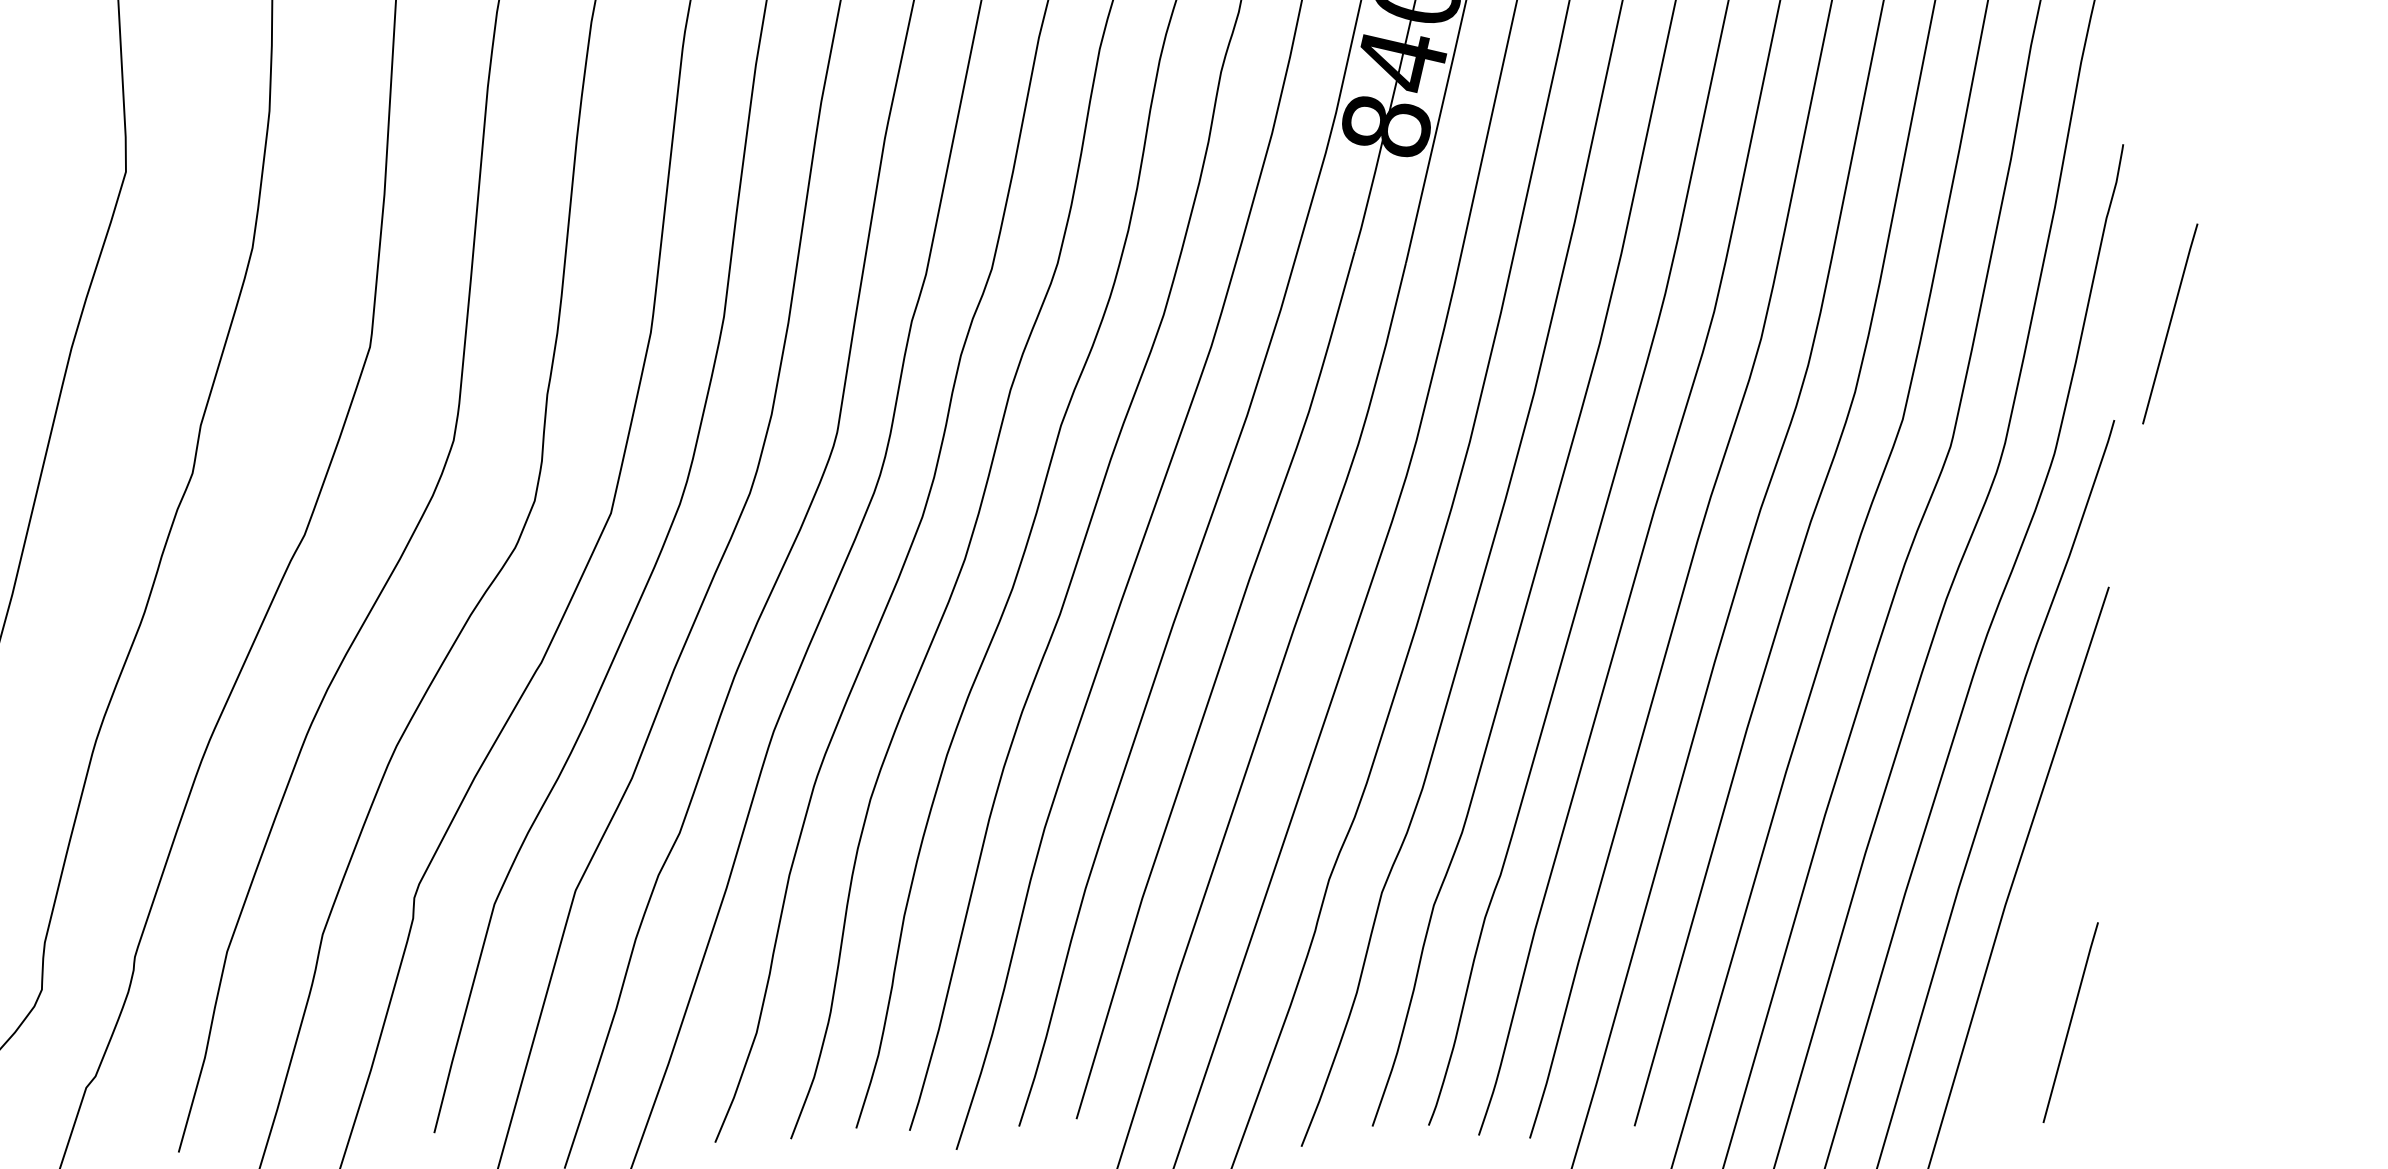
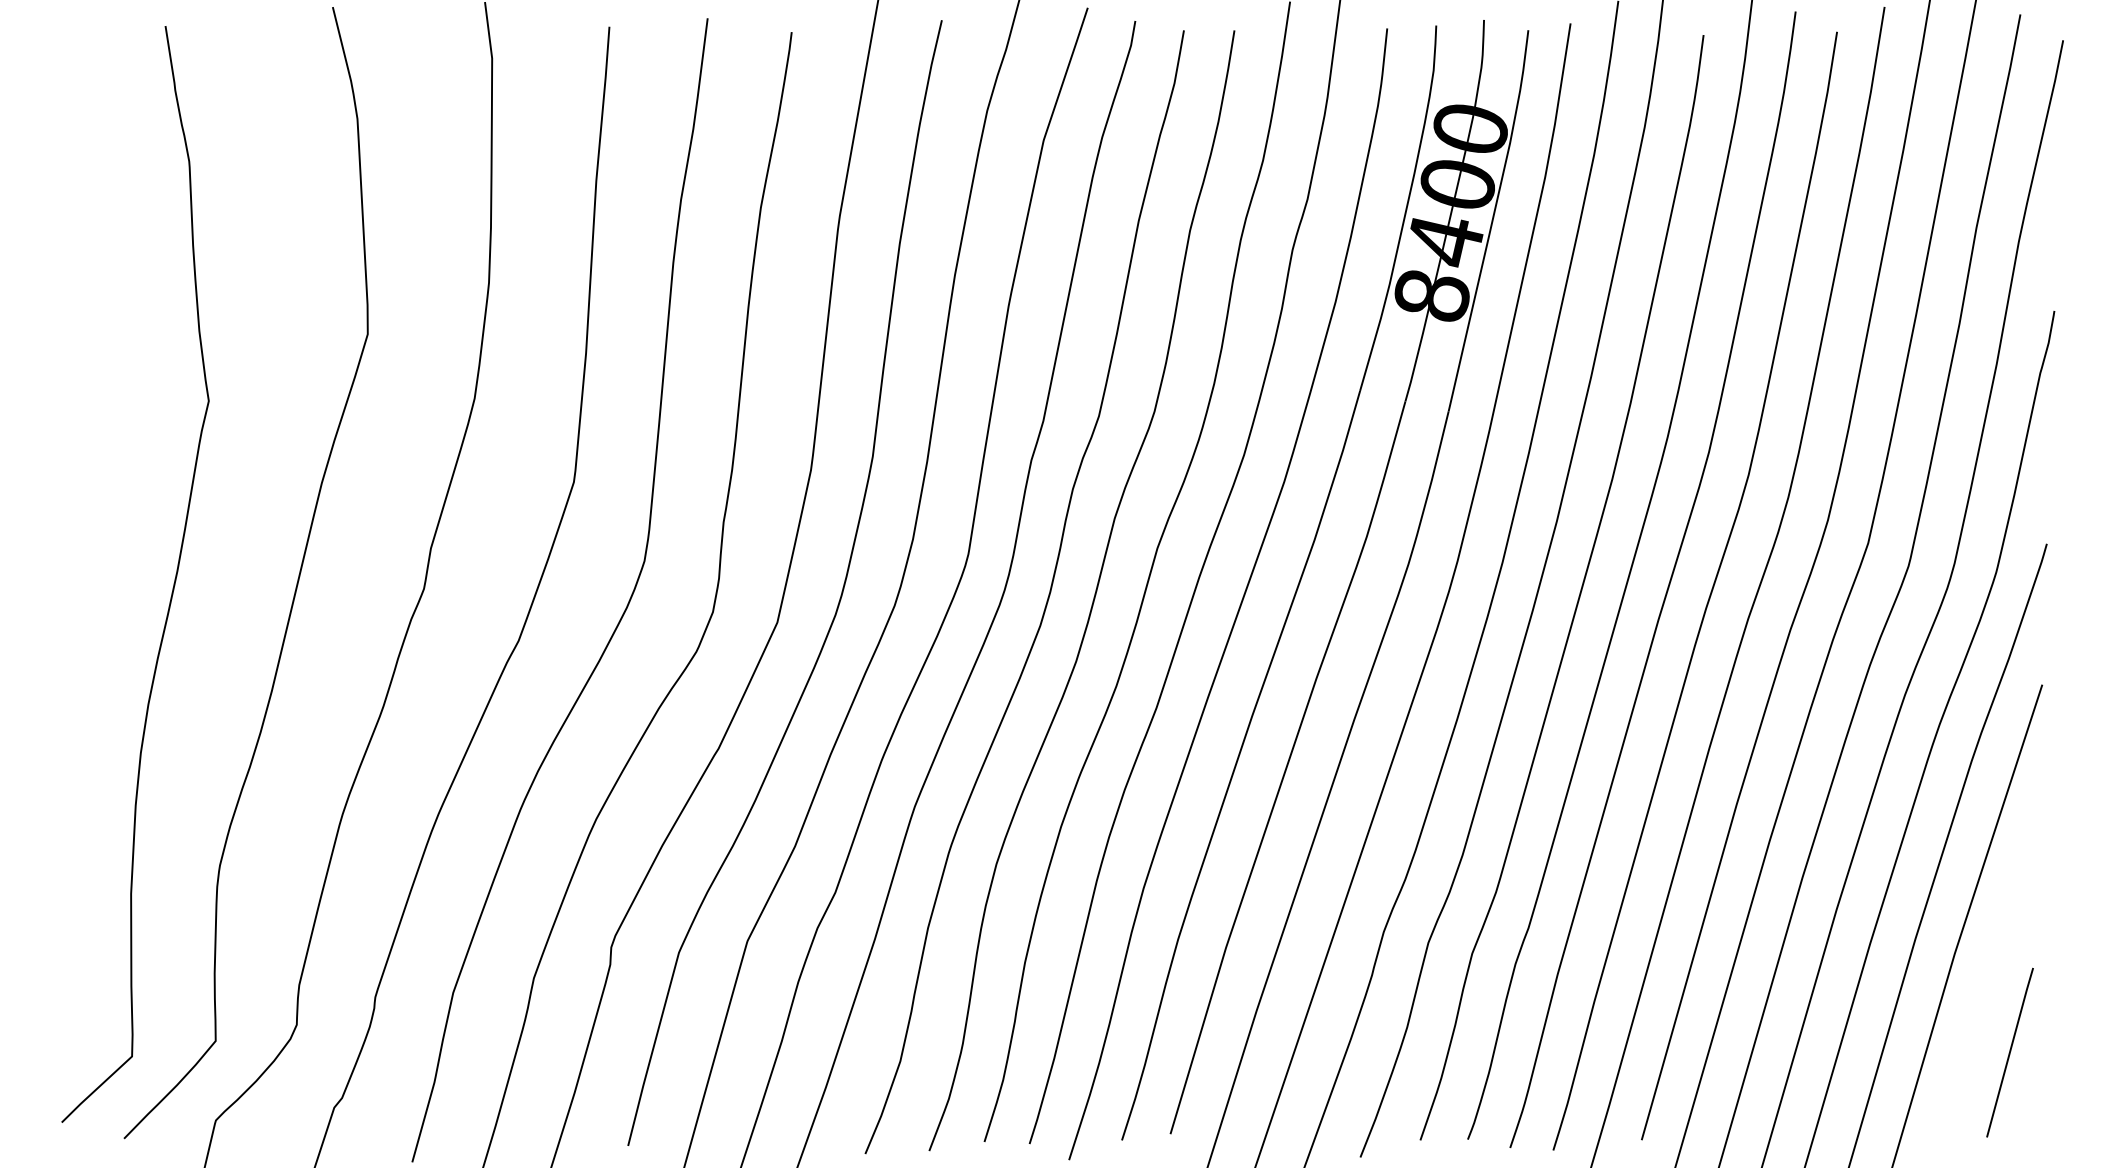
line: (2169, 323) -> (2093, 462), removed

